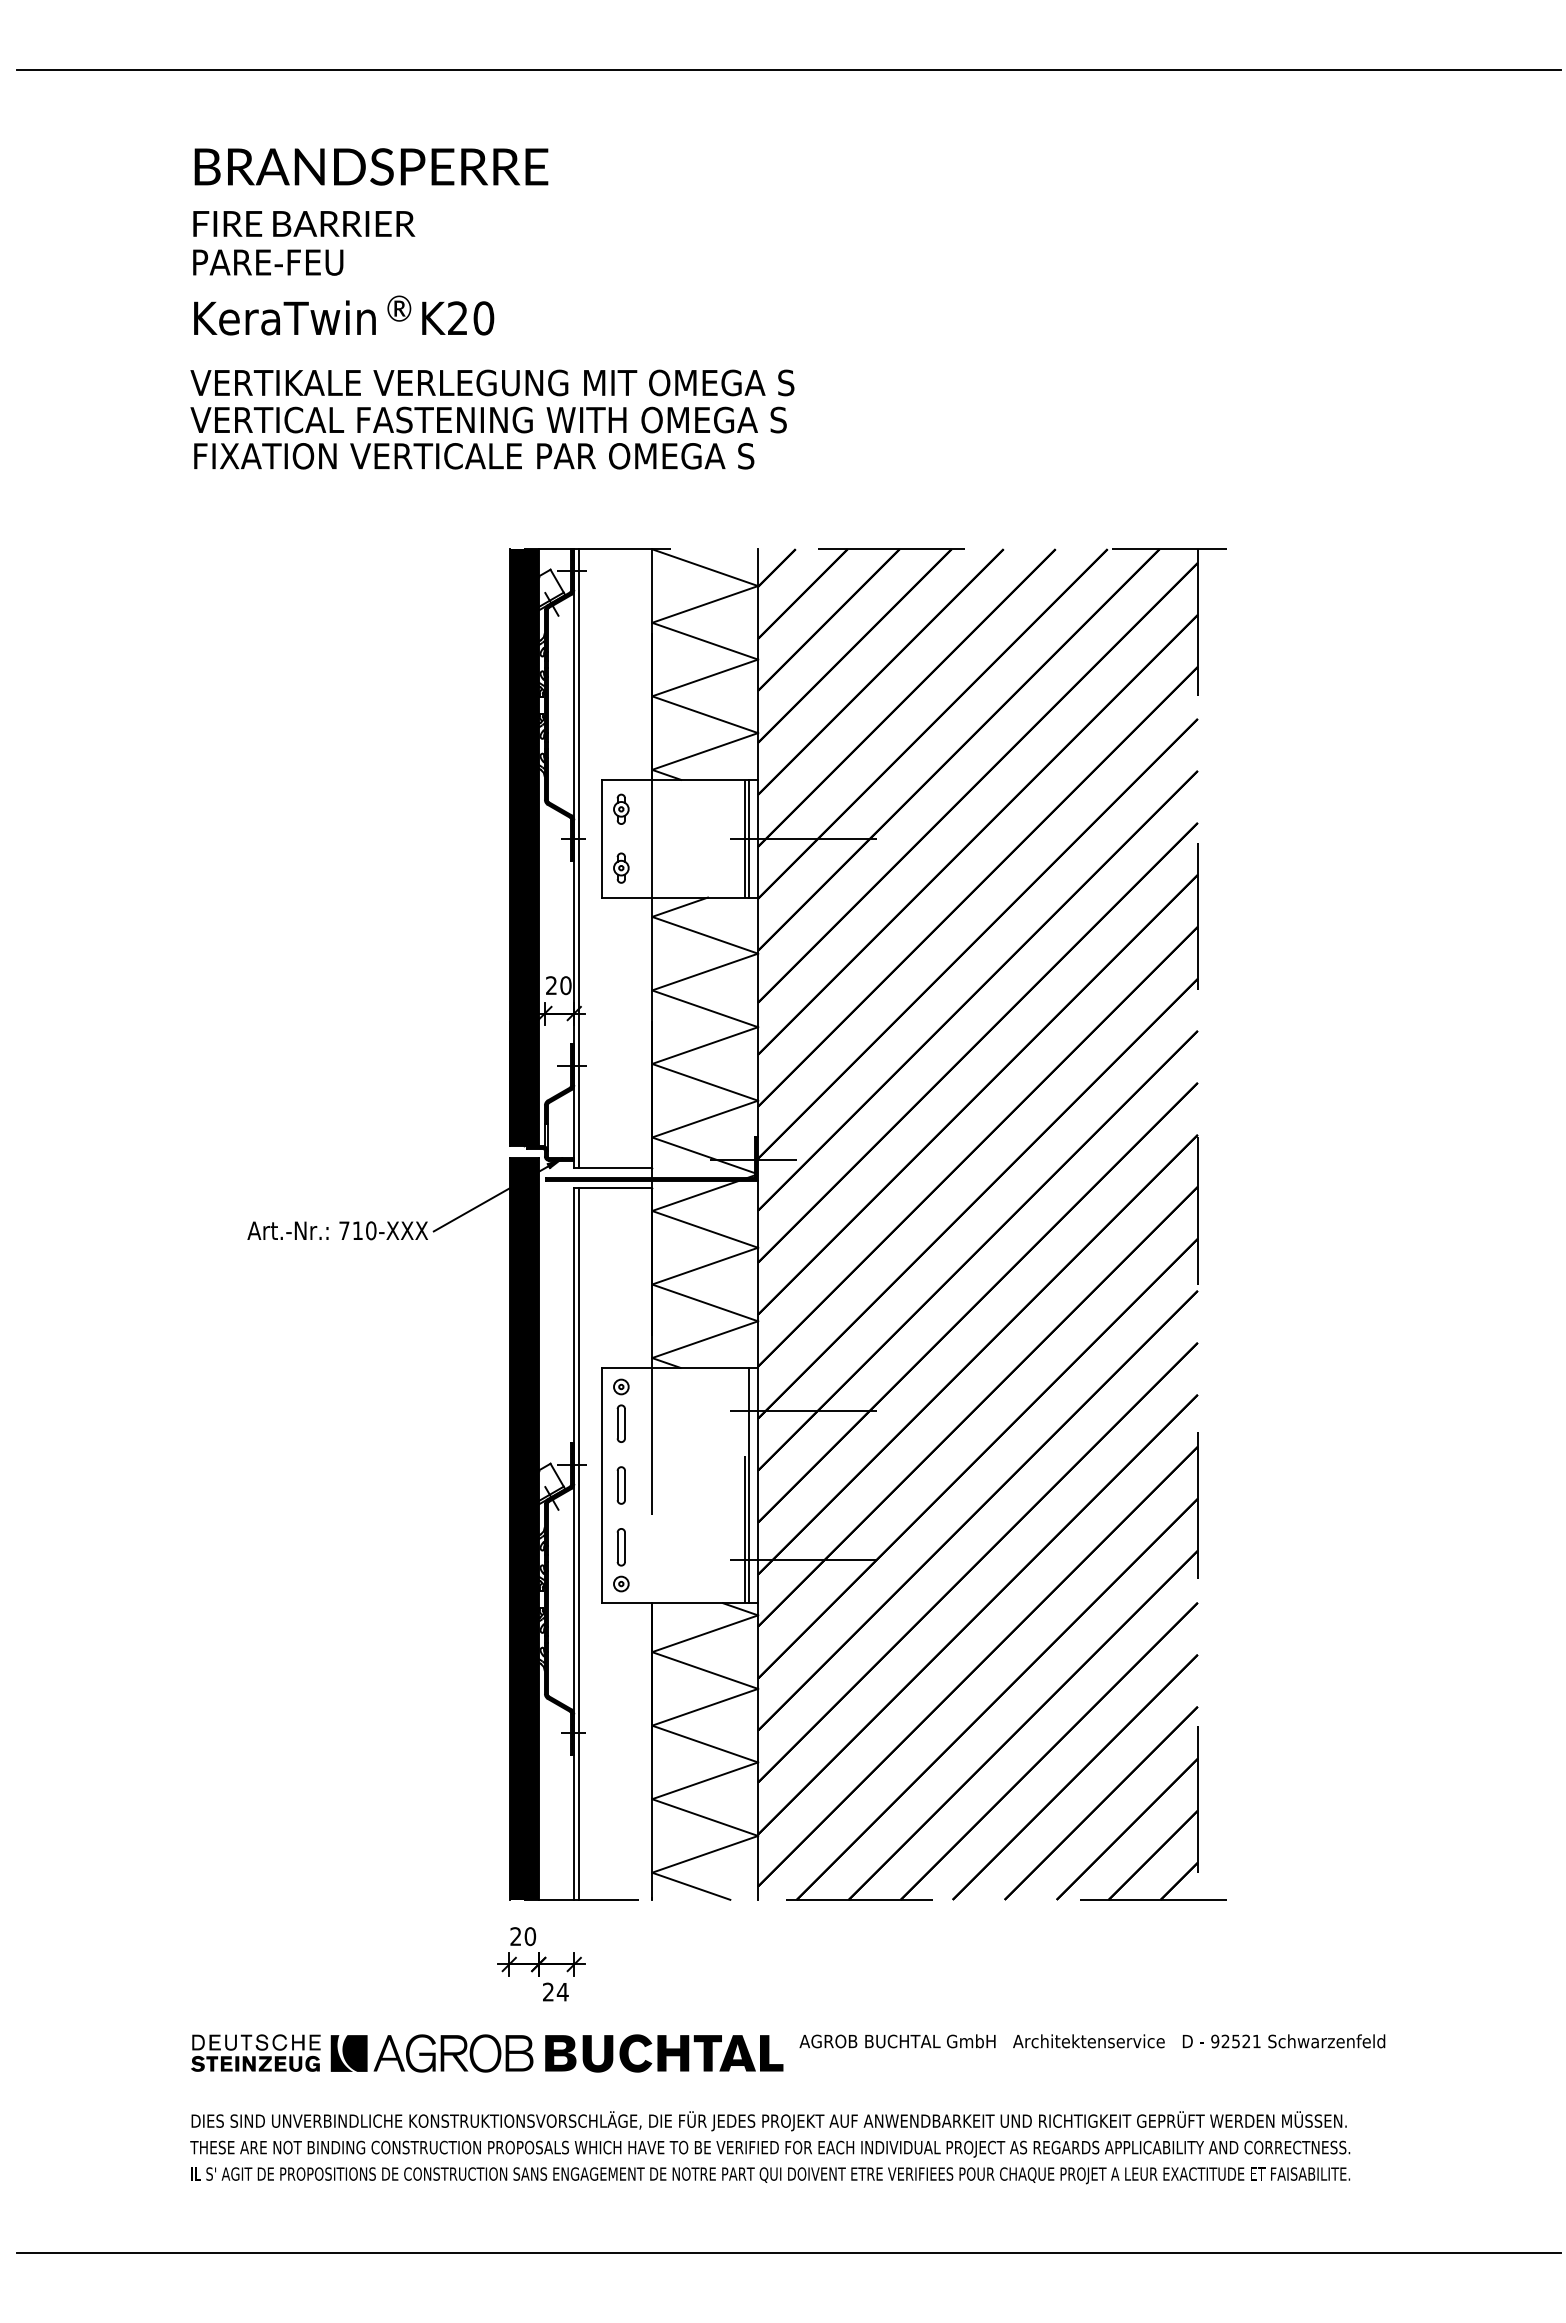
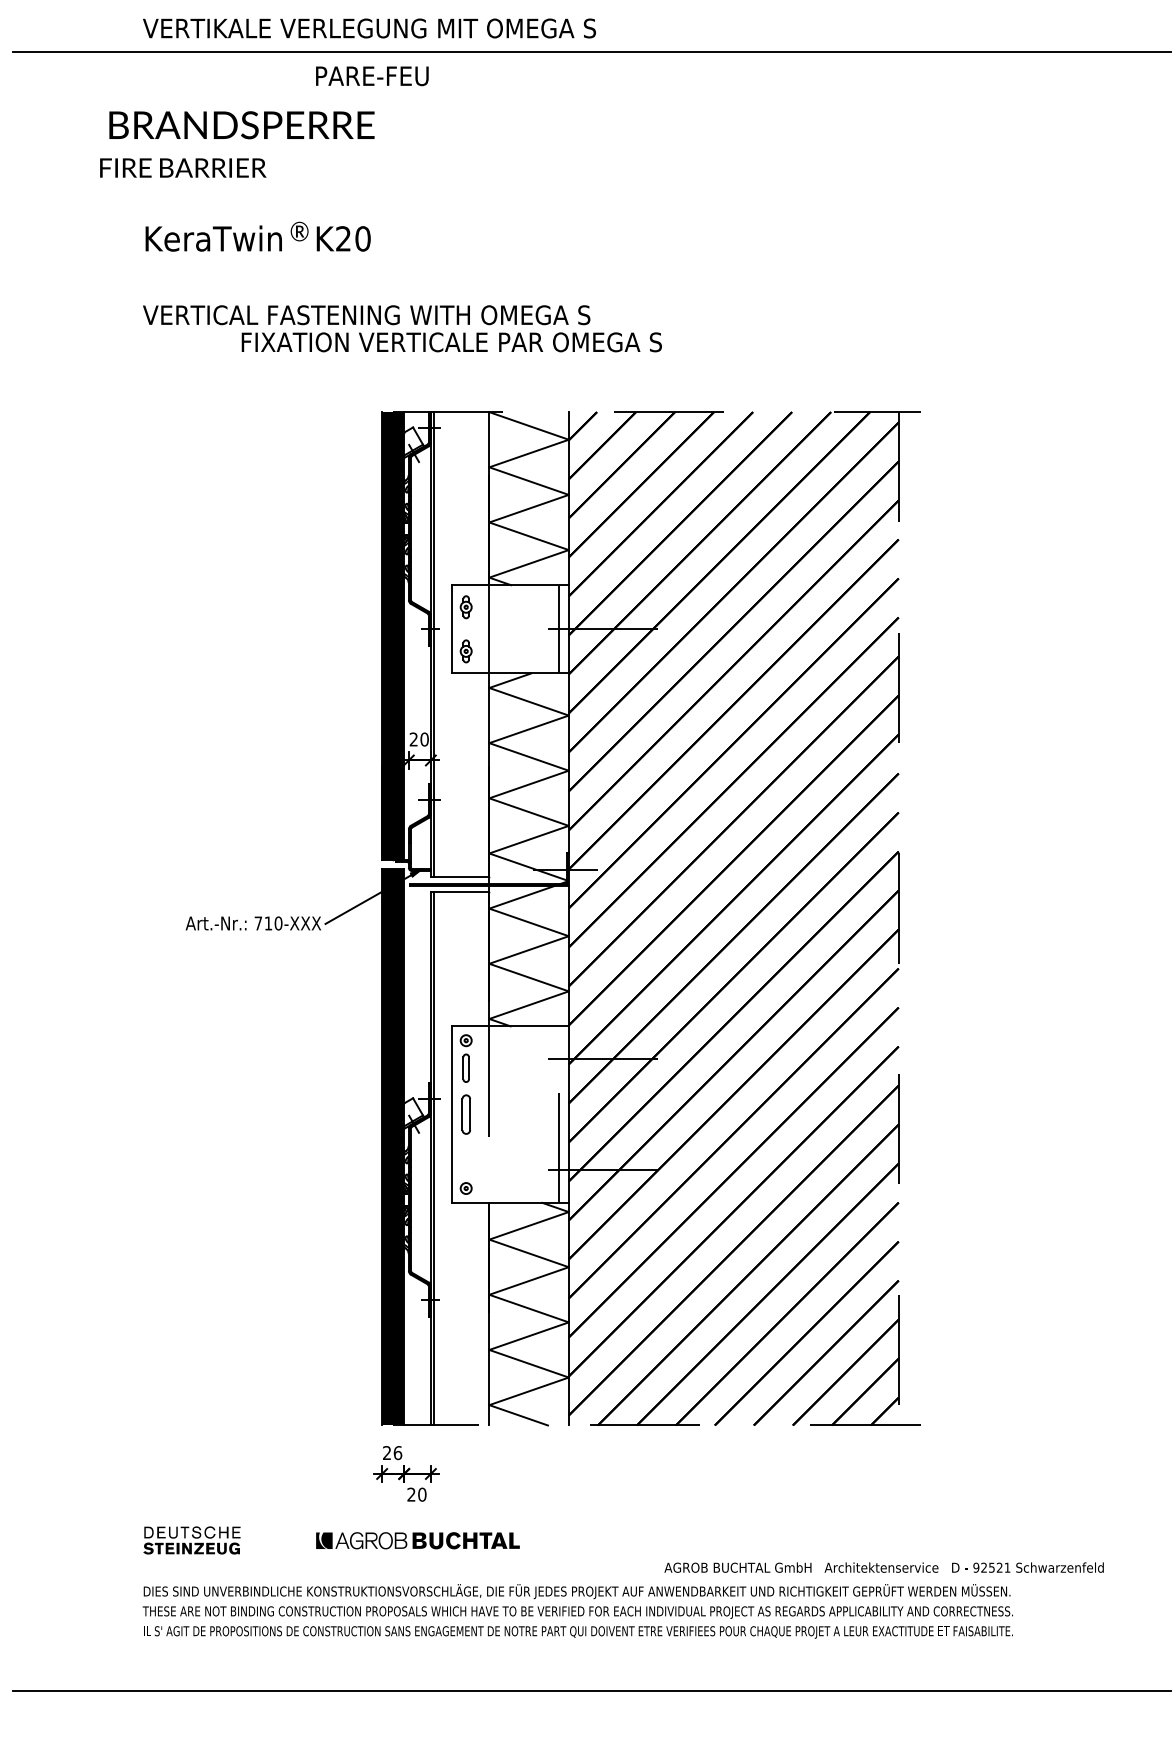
text: (371, 166) -> (241, 124), moved
text: (304, 223) -> (183, 167), moved
text: (268, 262) -> (372, 76), moved
text: (492, 382) -> (369, 28), moved
text: (474, 456) -> (452, 342), moved
line: (749, 838) -> (562, 629), removed
part: (620, 1485) -> (465, 1114), size x1.4
line: (749, 1485) -> (562, 1114), removed
part: (620, 1547) -> (465, 1161), removed
text: (530, 1936) -> (398, 1452), 20 -> 26
text: (562, 1991) -> (422, 1494), 24 -> 20
text: (1092, 2041) -> (884, 1567), moved
part: (556, 2053) -> (417, 1540), size x0.6

